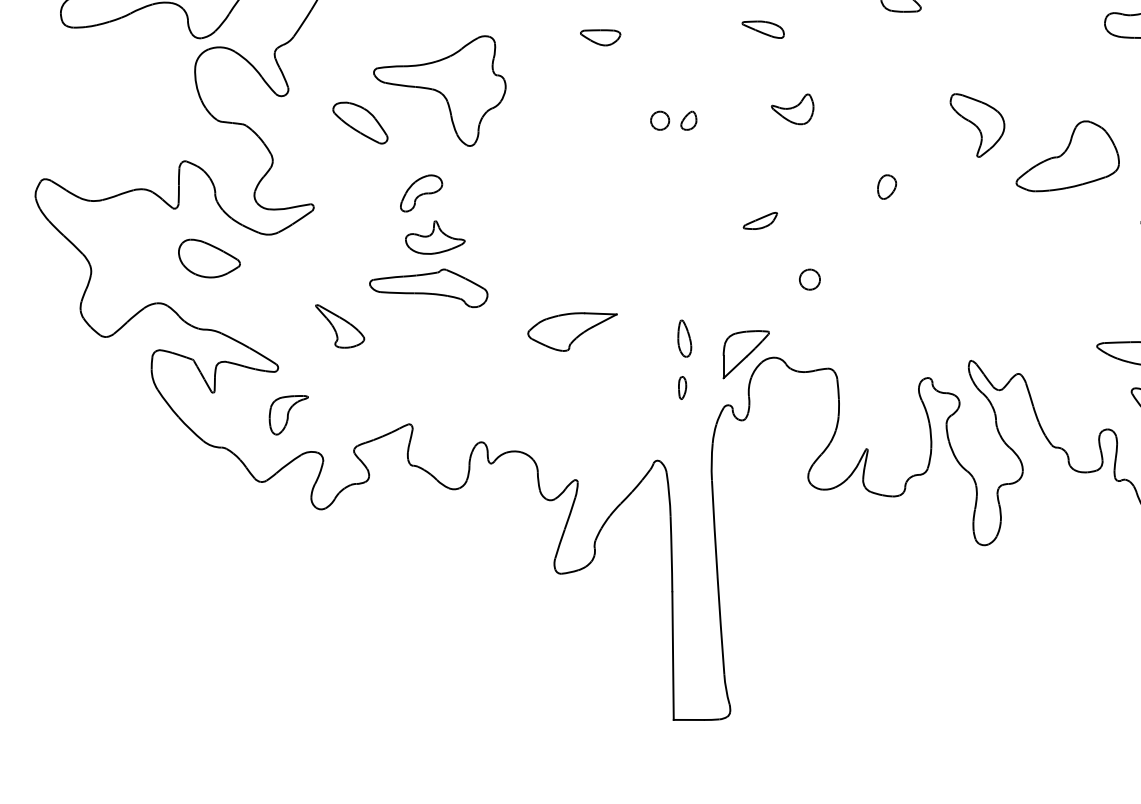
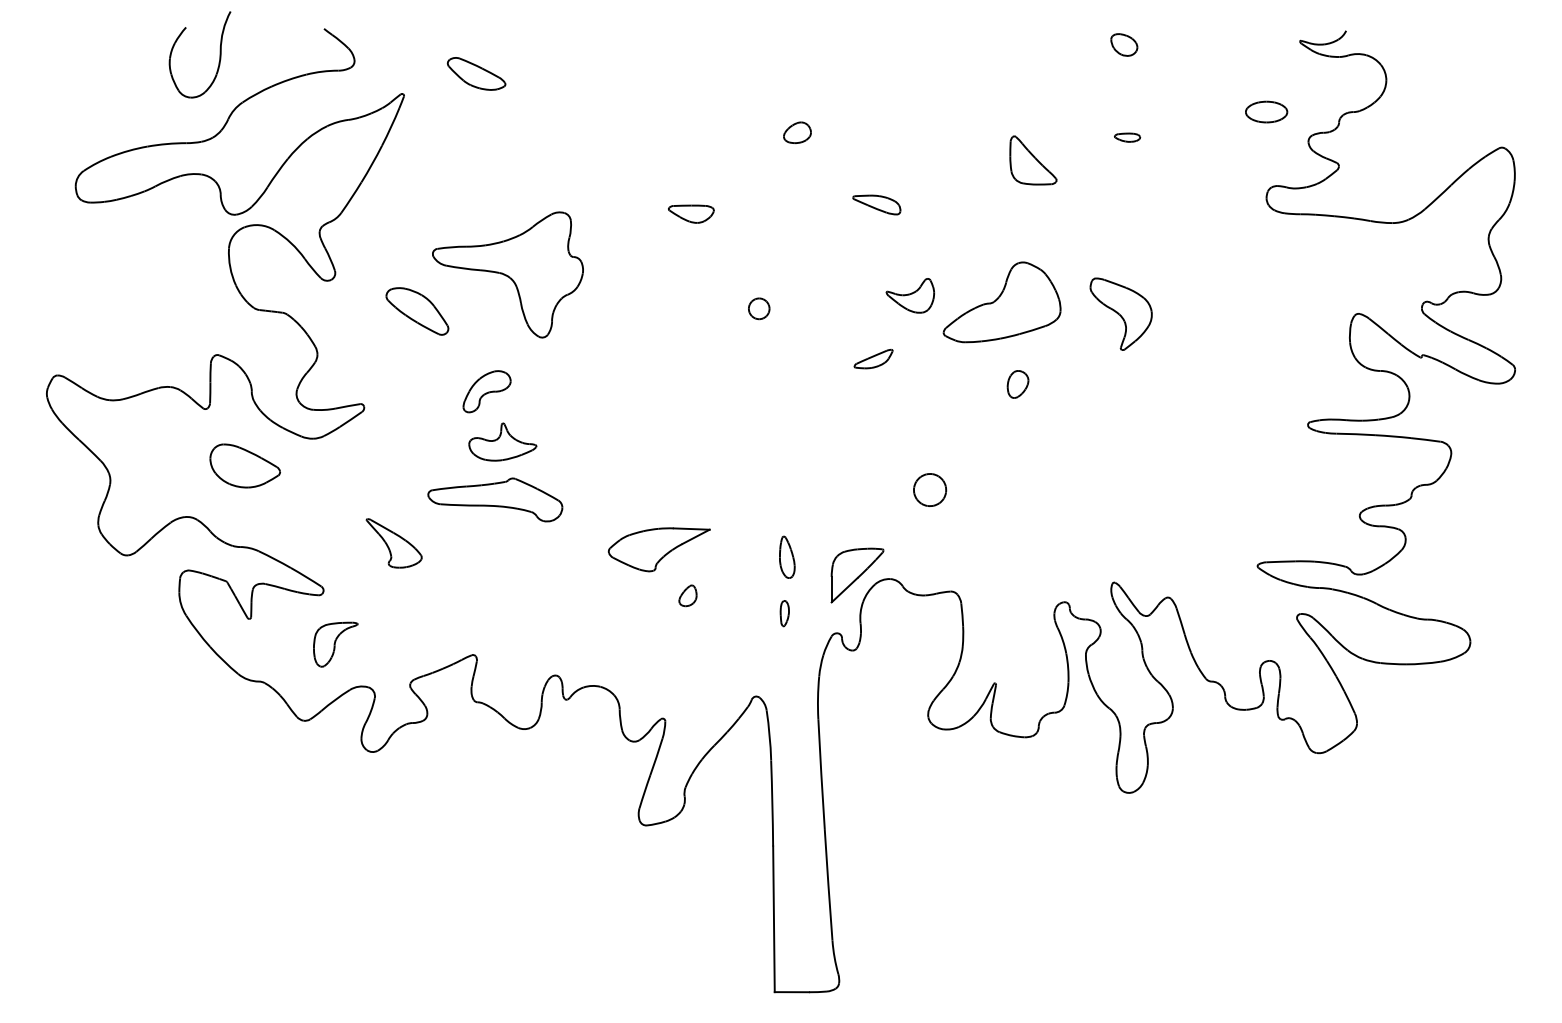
part: (688, 120) -> (687, 595), moved
part: (1067, 156) -> (1001, 302), moved
part: (760, 221) -> (873, 359), moved
part: (809, 279) -> (929, 489), size x1.4

